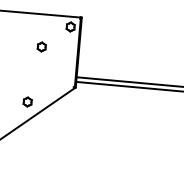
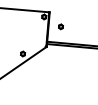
part: (40, 46) -> (60, 26), moved

